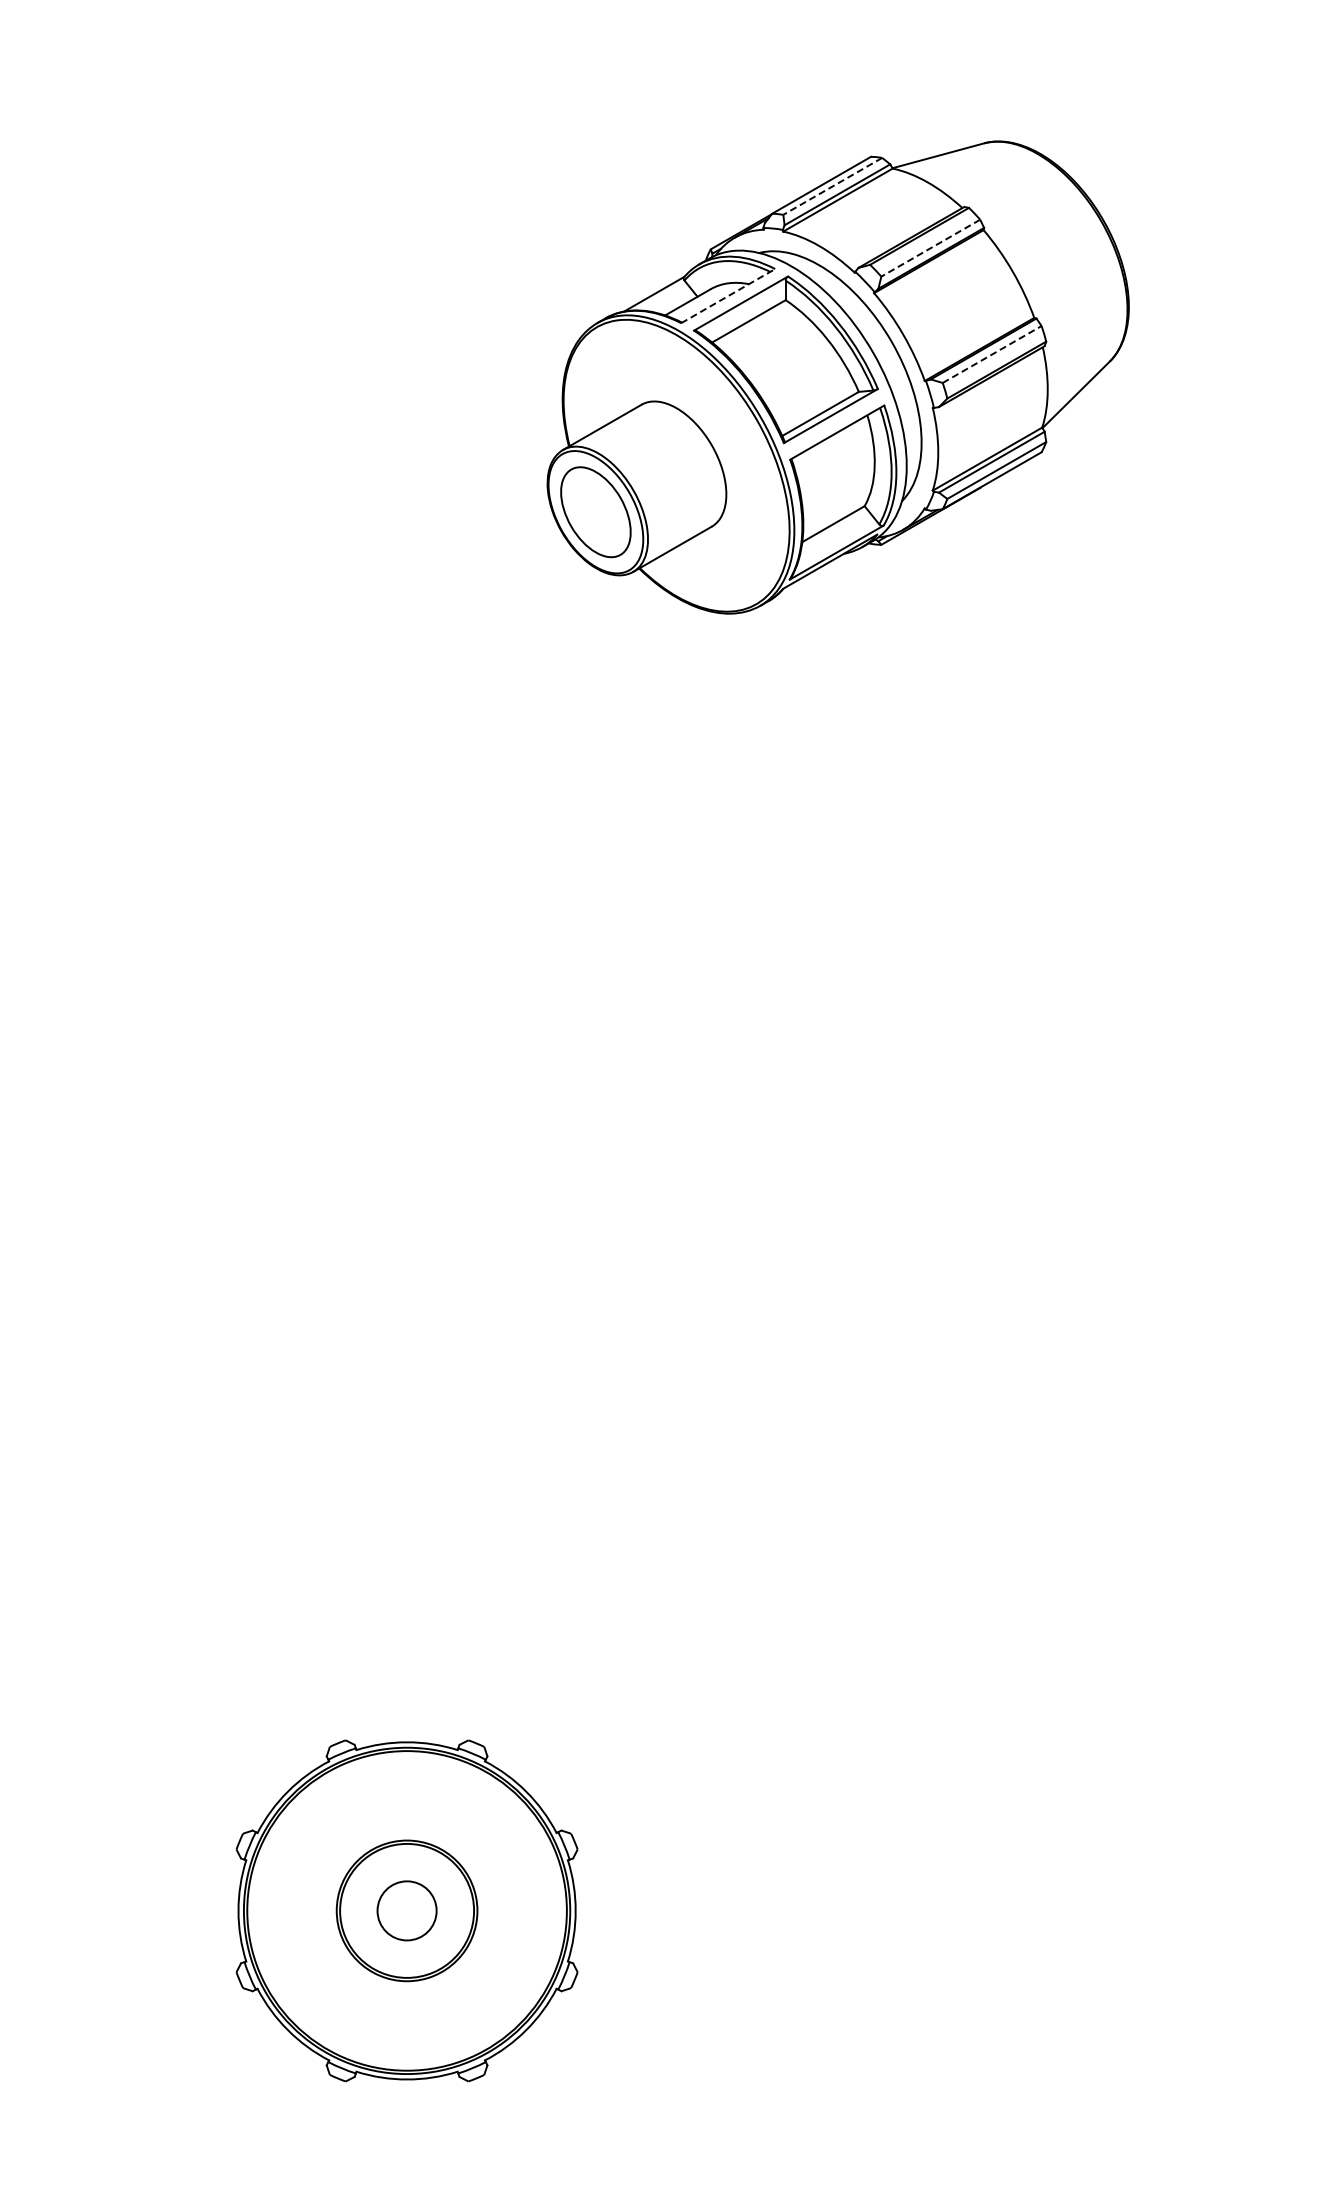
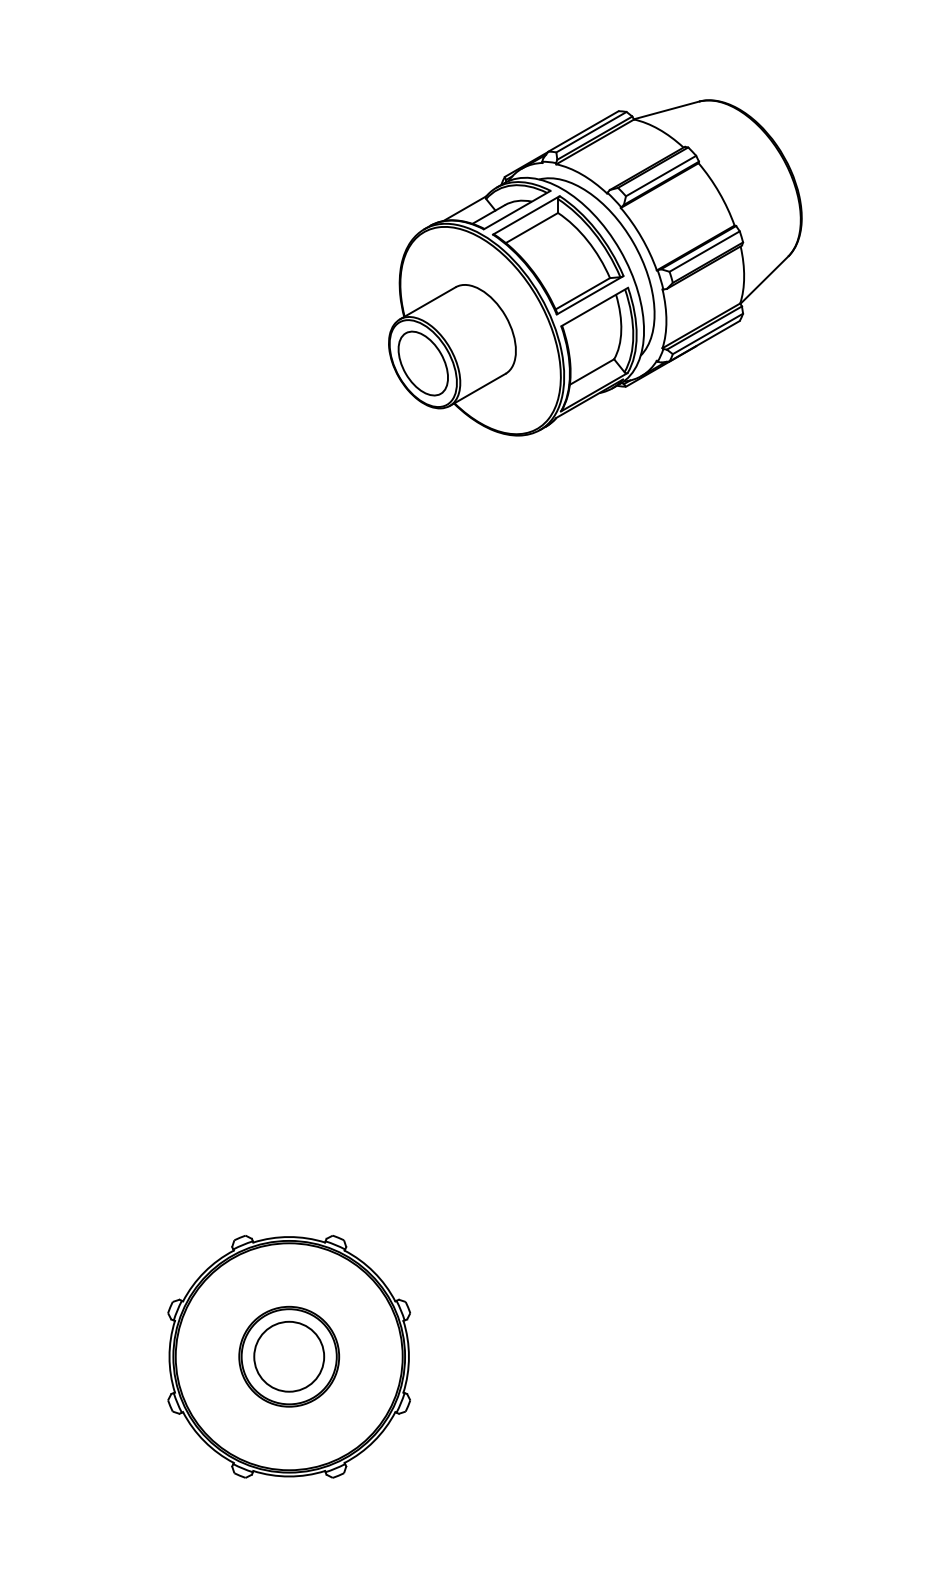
line: (832, 186) -> (591, 132), dashed -> solid
line: (930, 248) -> (660, 176), dashed -> solid
line: (728, 295) -> (517, 209), dashed -> solid
line: (992, 354) -> (704, 251), dashed -> solid
circle: (406, 1910) -> (288, 1356), size x1.67

